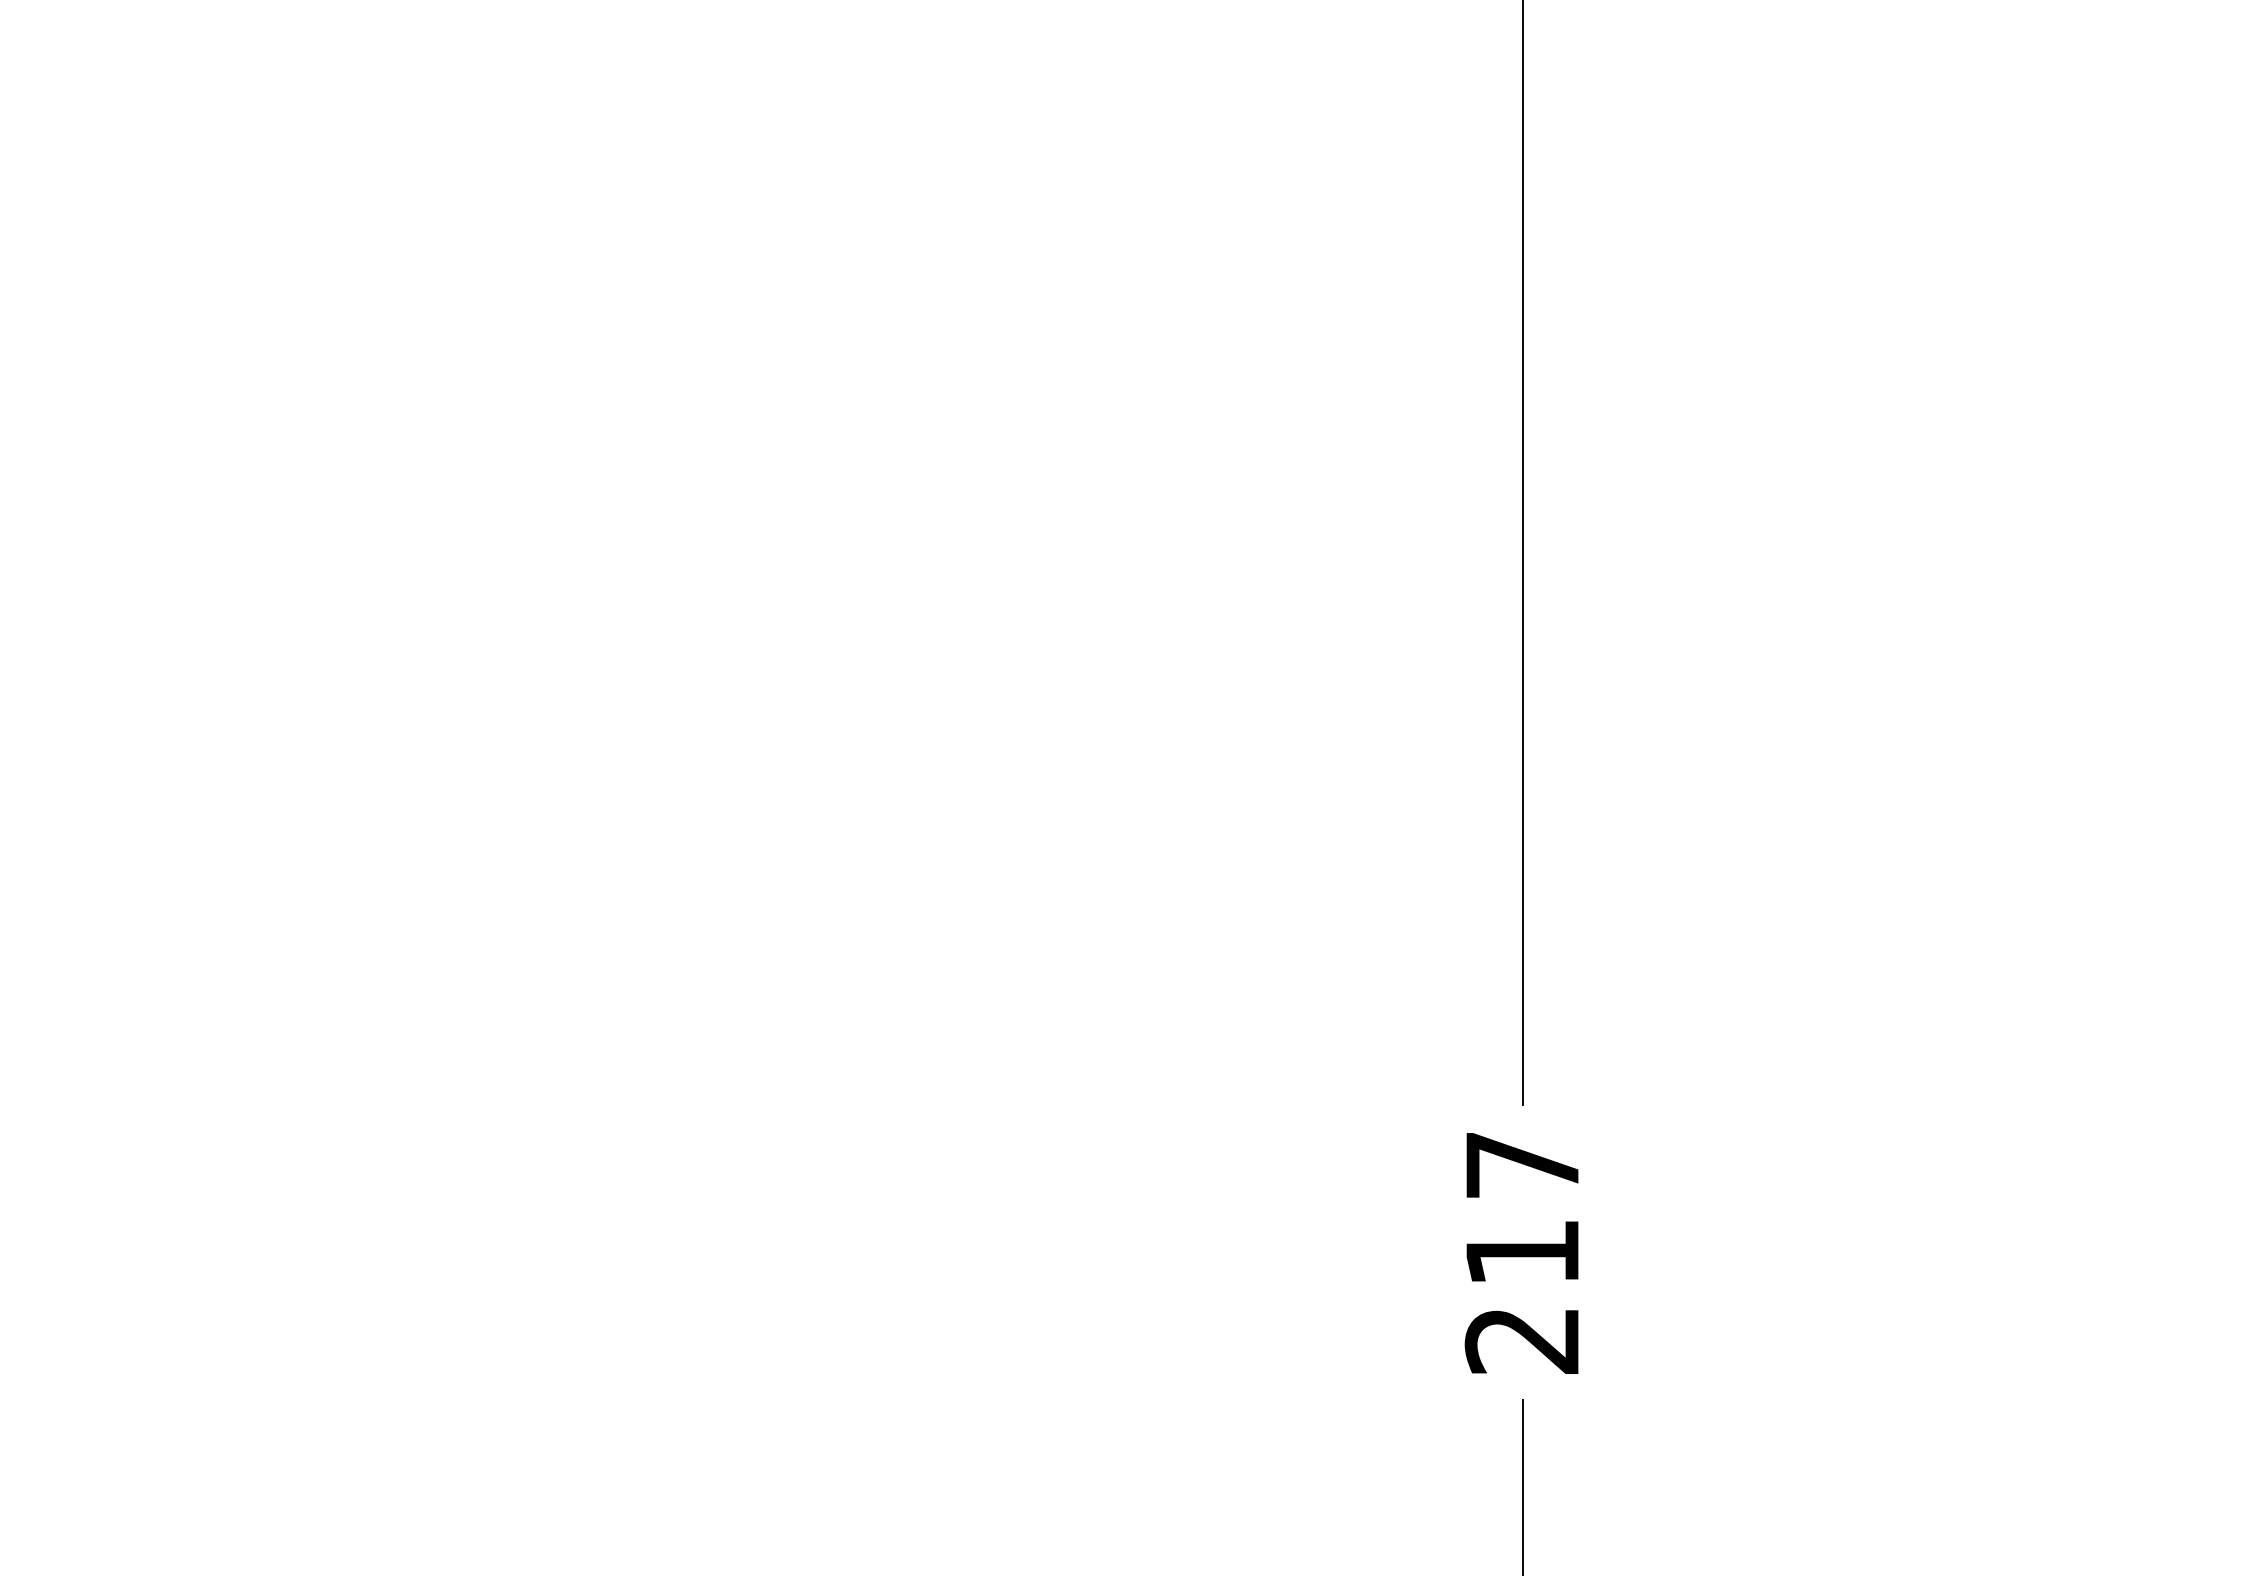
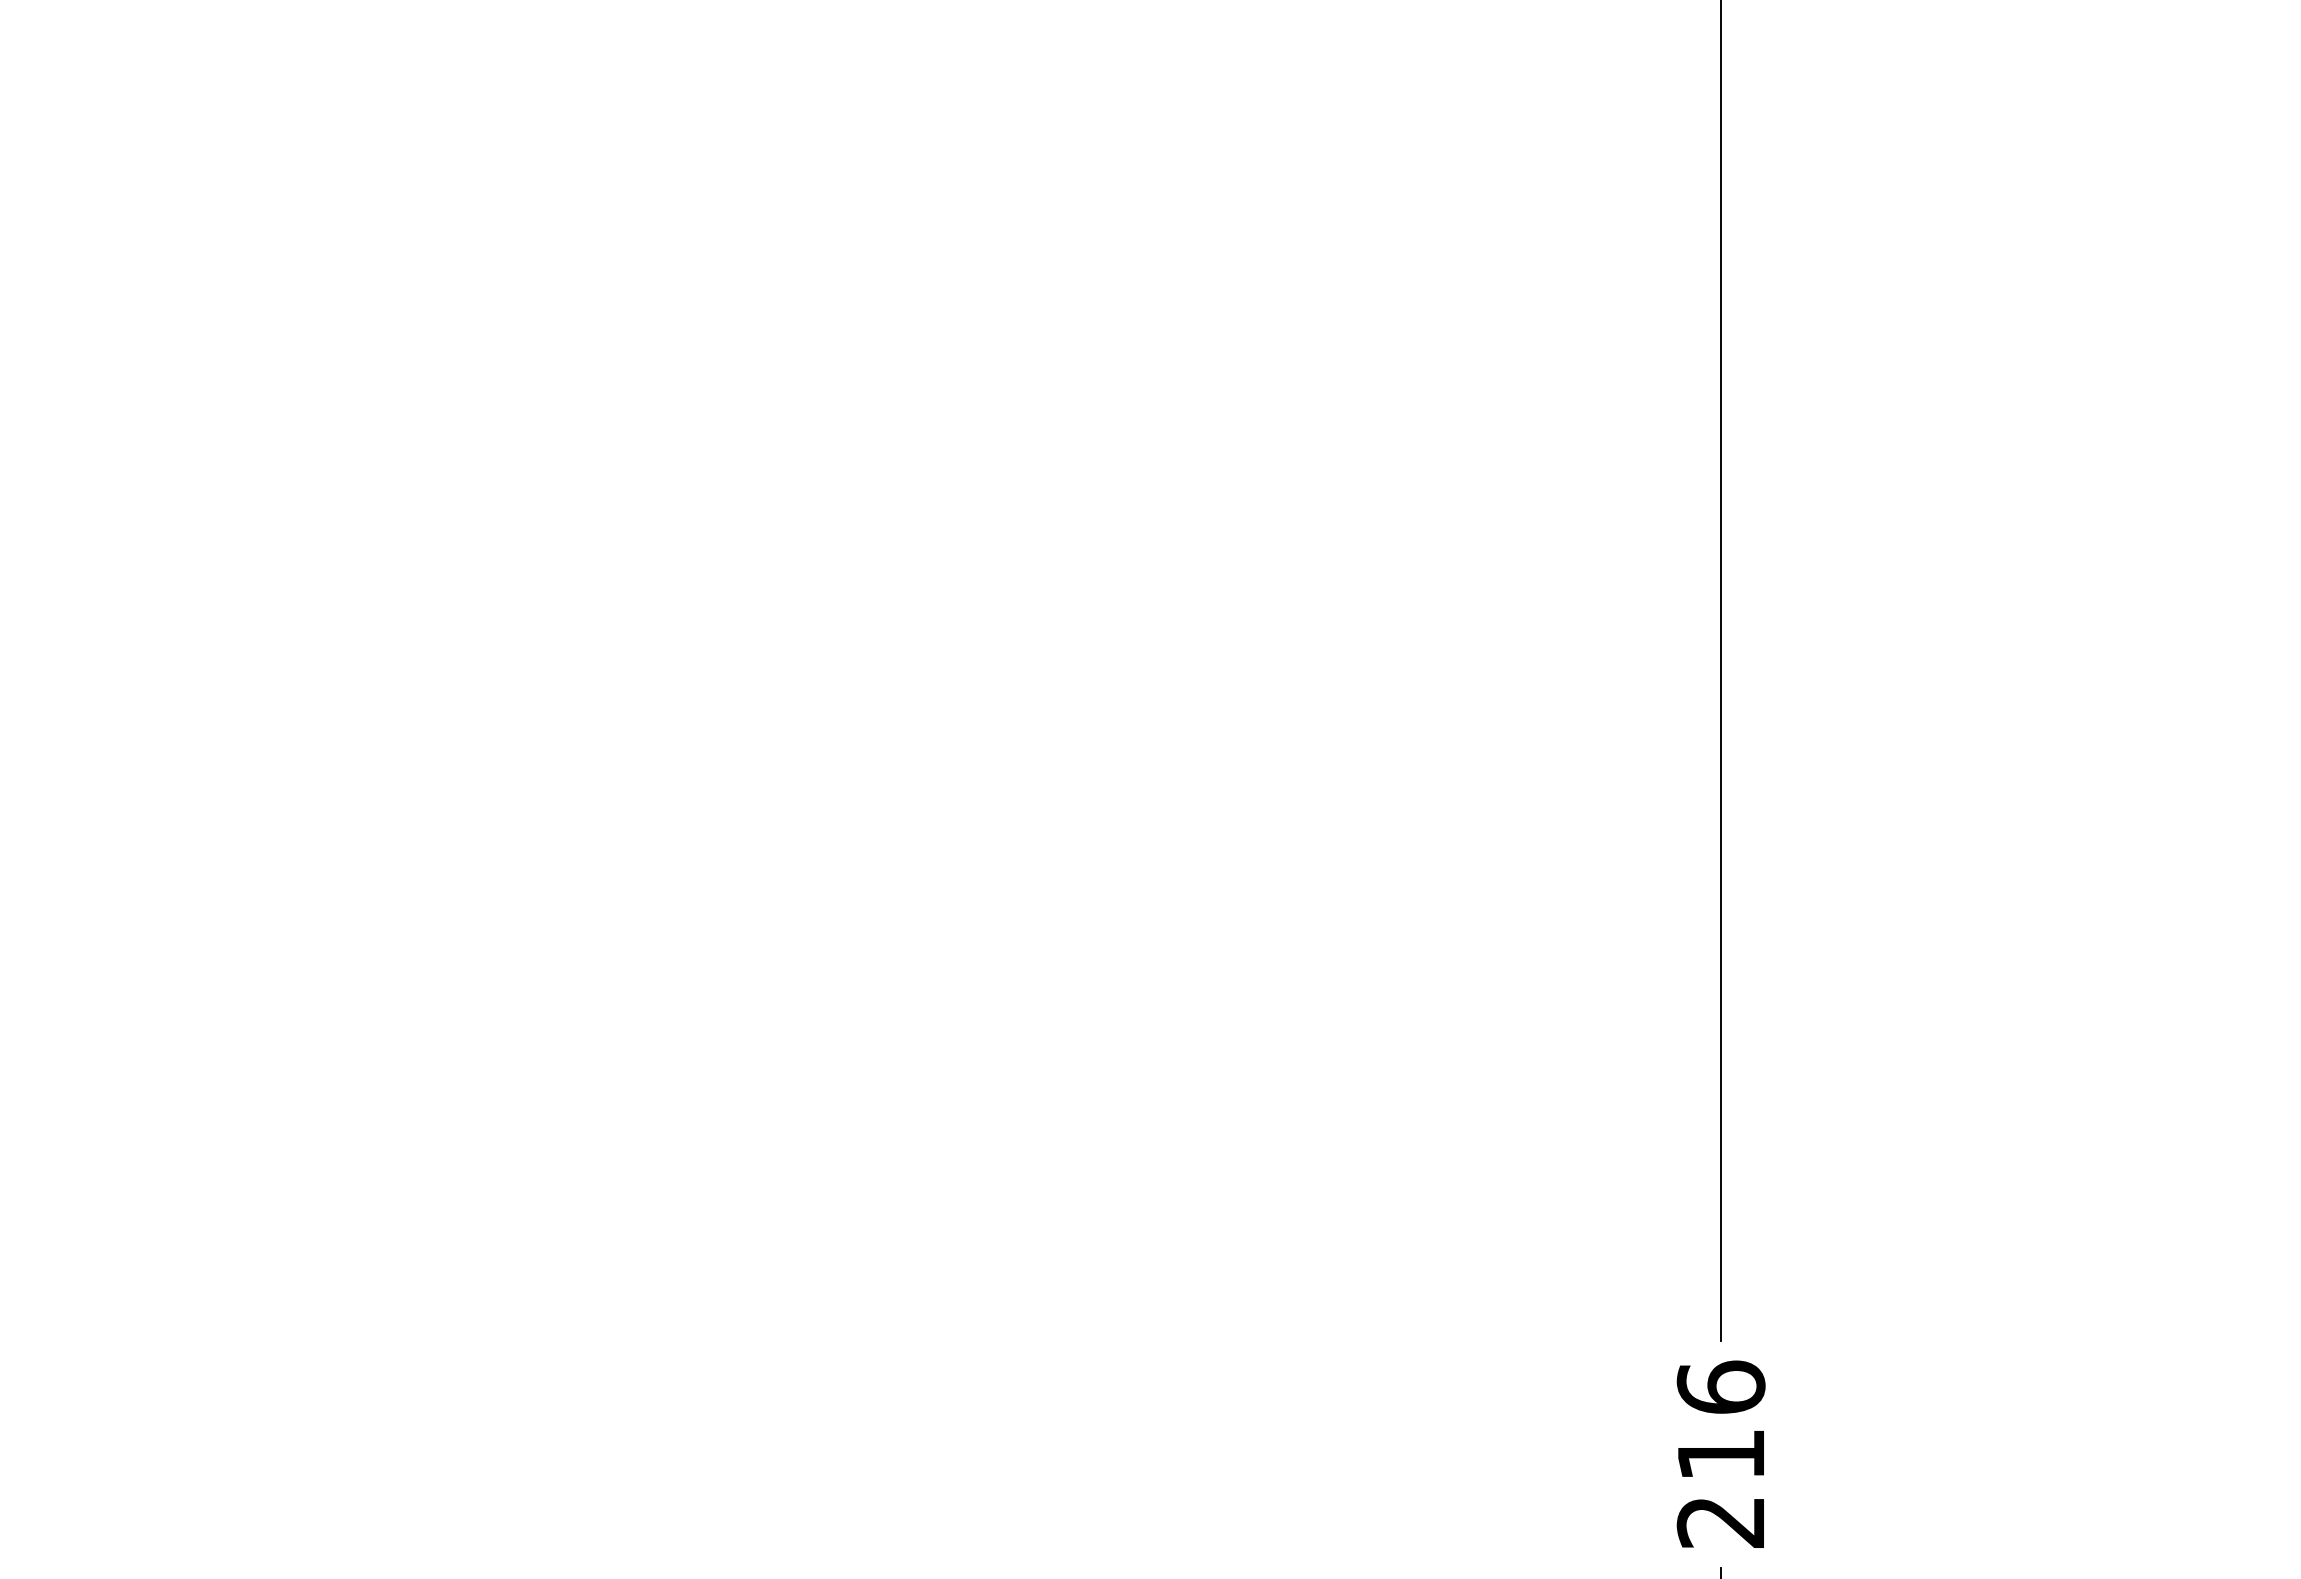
text: (1521, 1163) -> (1720, 1386), 217 -> 216

